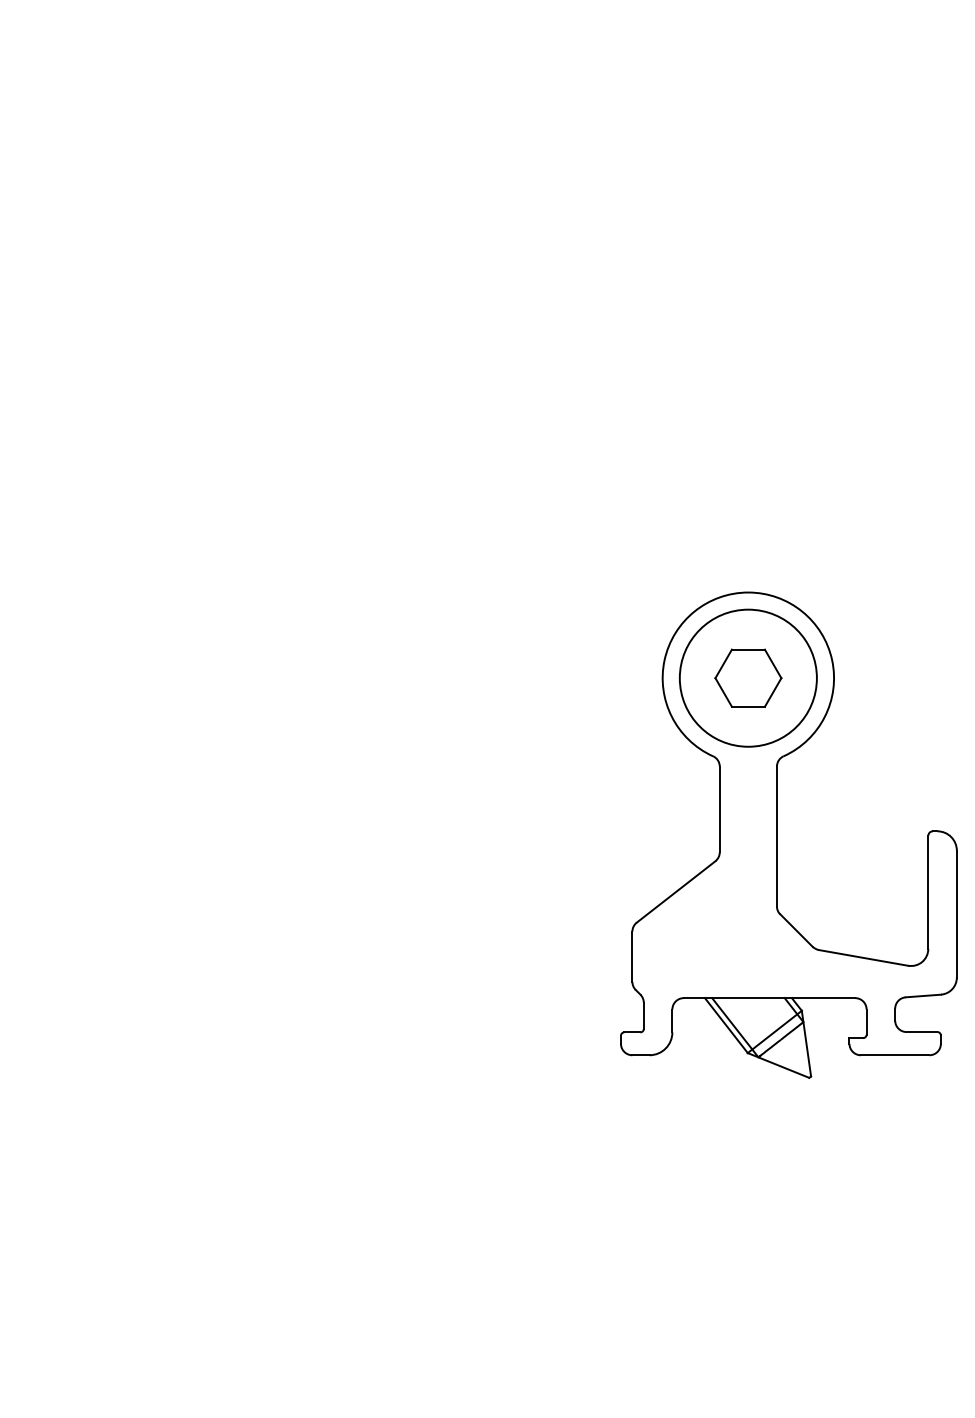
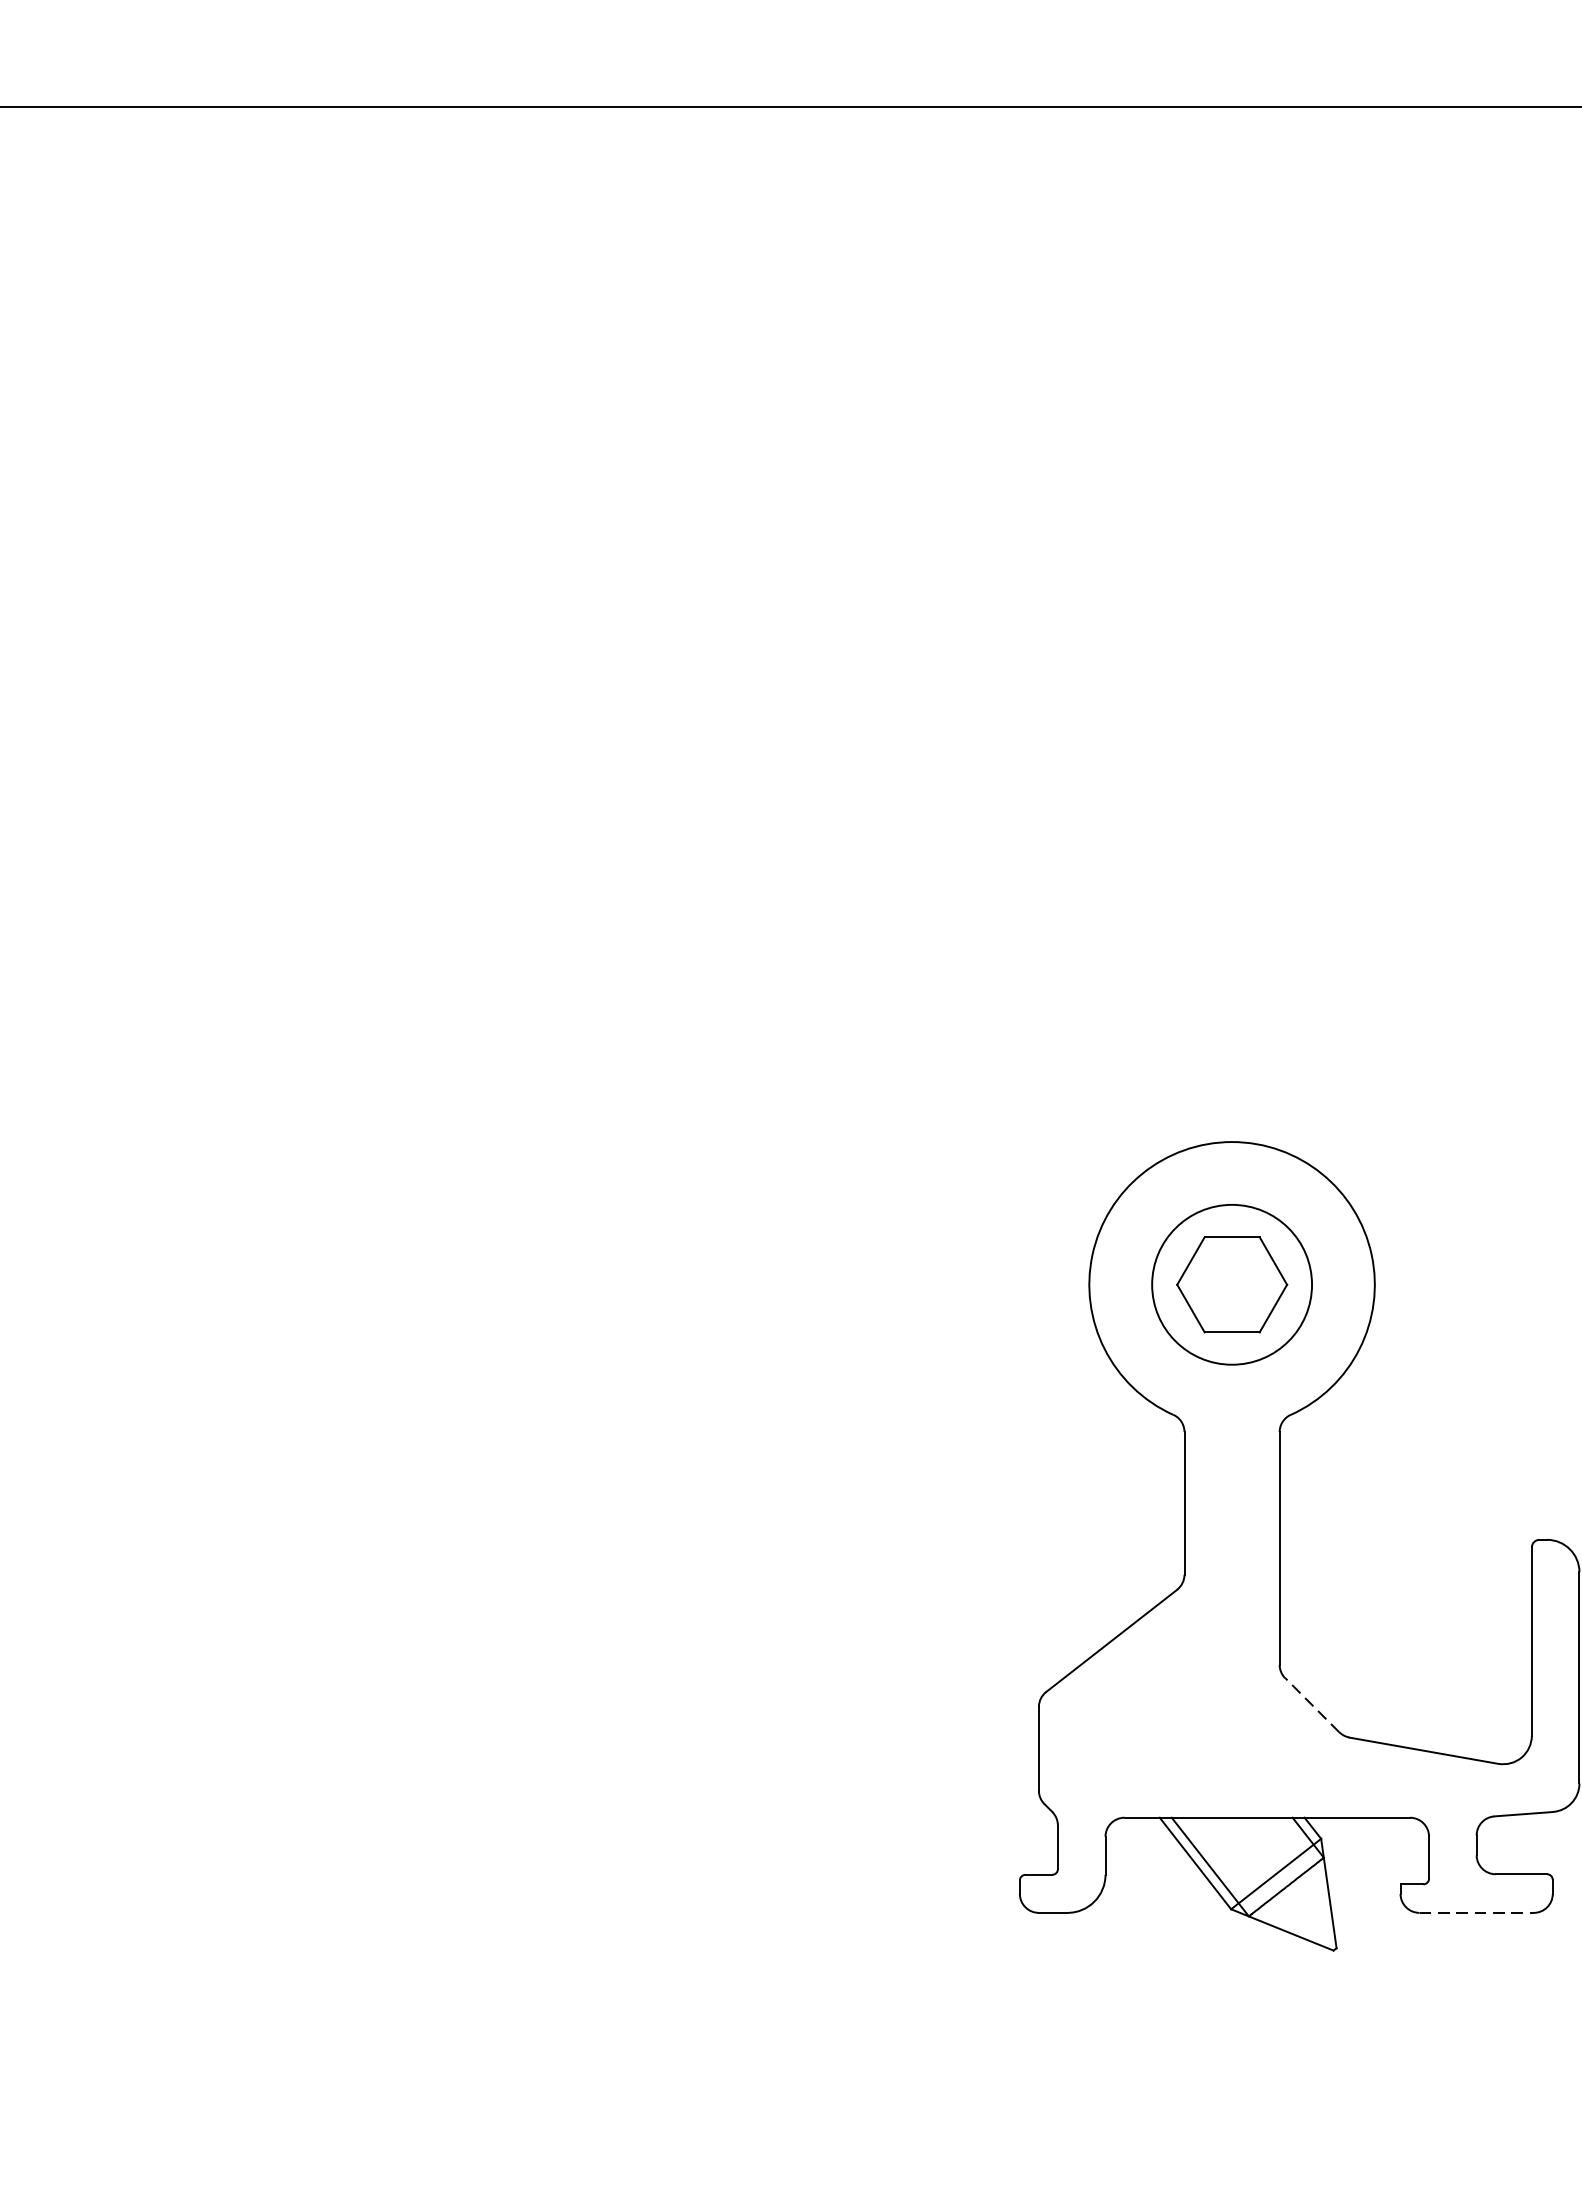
circle: (747, 677) -> (1230, 1283), size x0.7
line: (796, 930) -> (1312, 1705), solid -> dashed
line: (895, 1055) -> (1477, 1913), solid -> dashed

